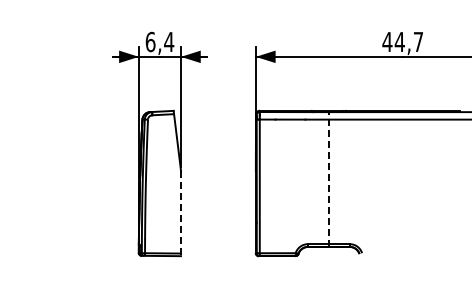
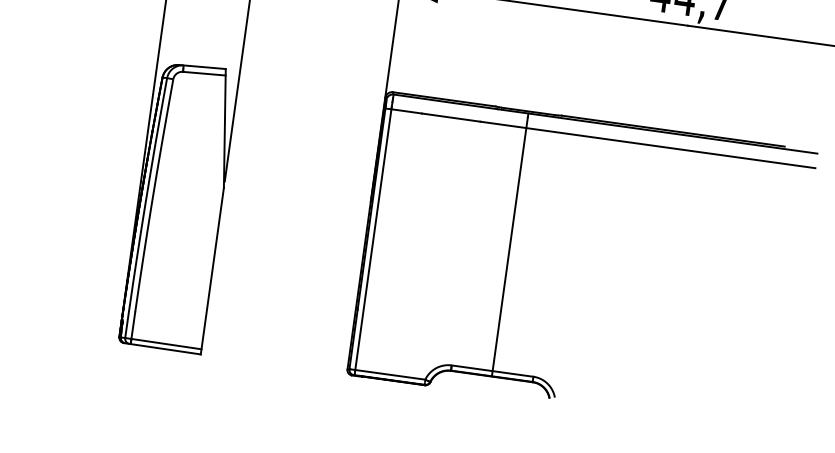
line: (328, 179) -> (509, 244), dashed -> solid
line: (181, 213) -> (213, 271), dashed -> solid

